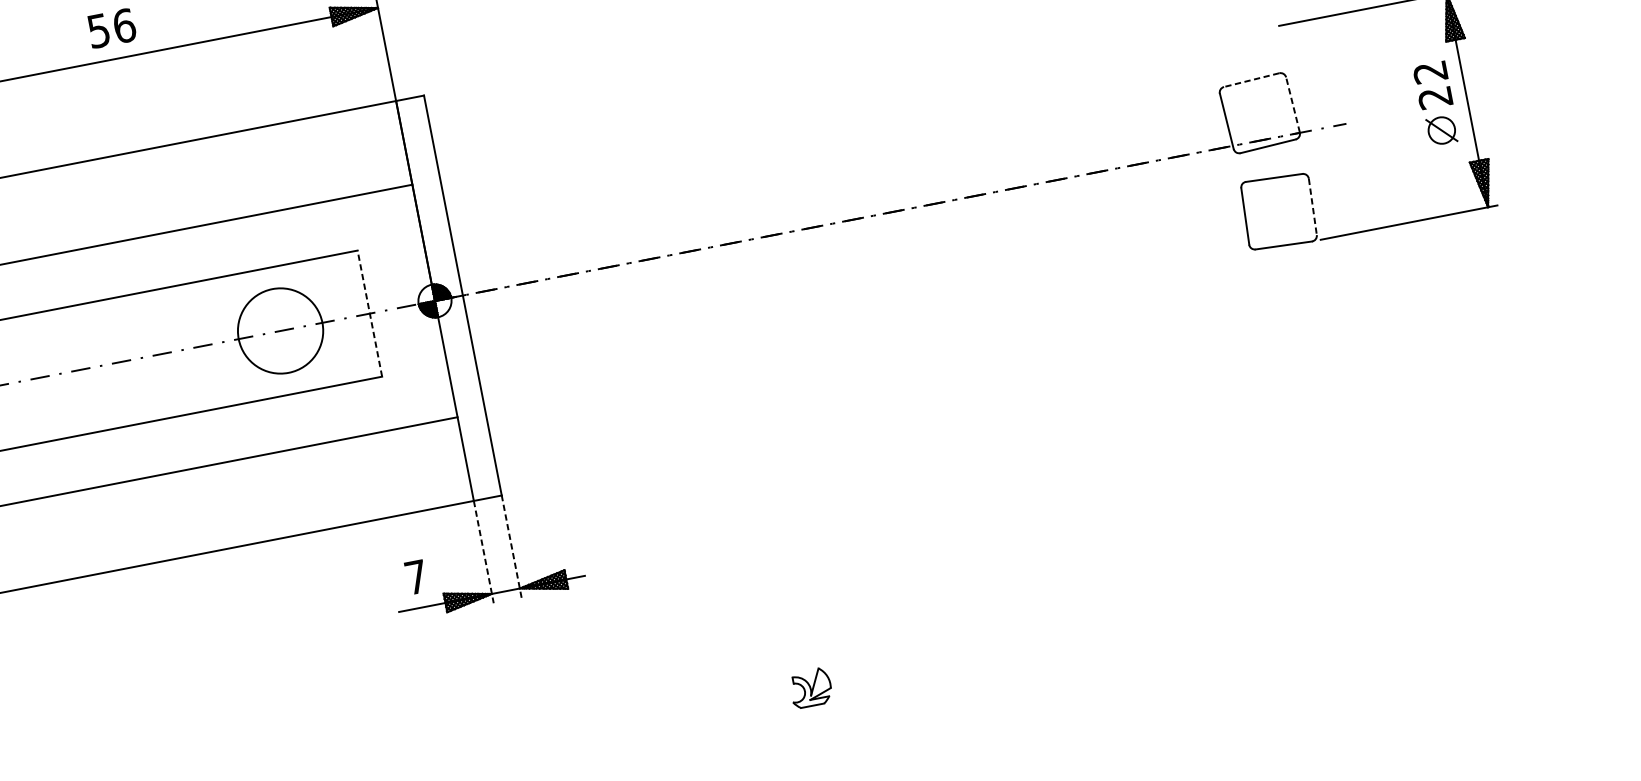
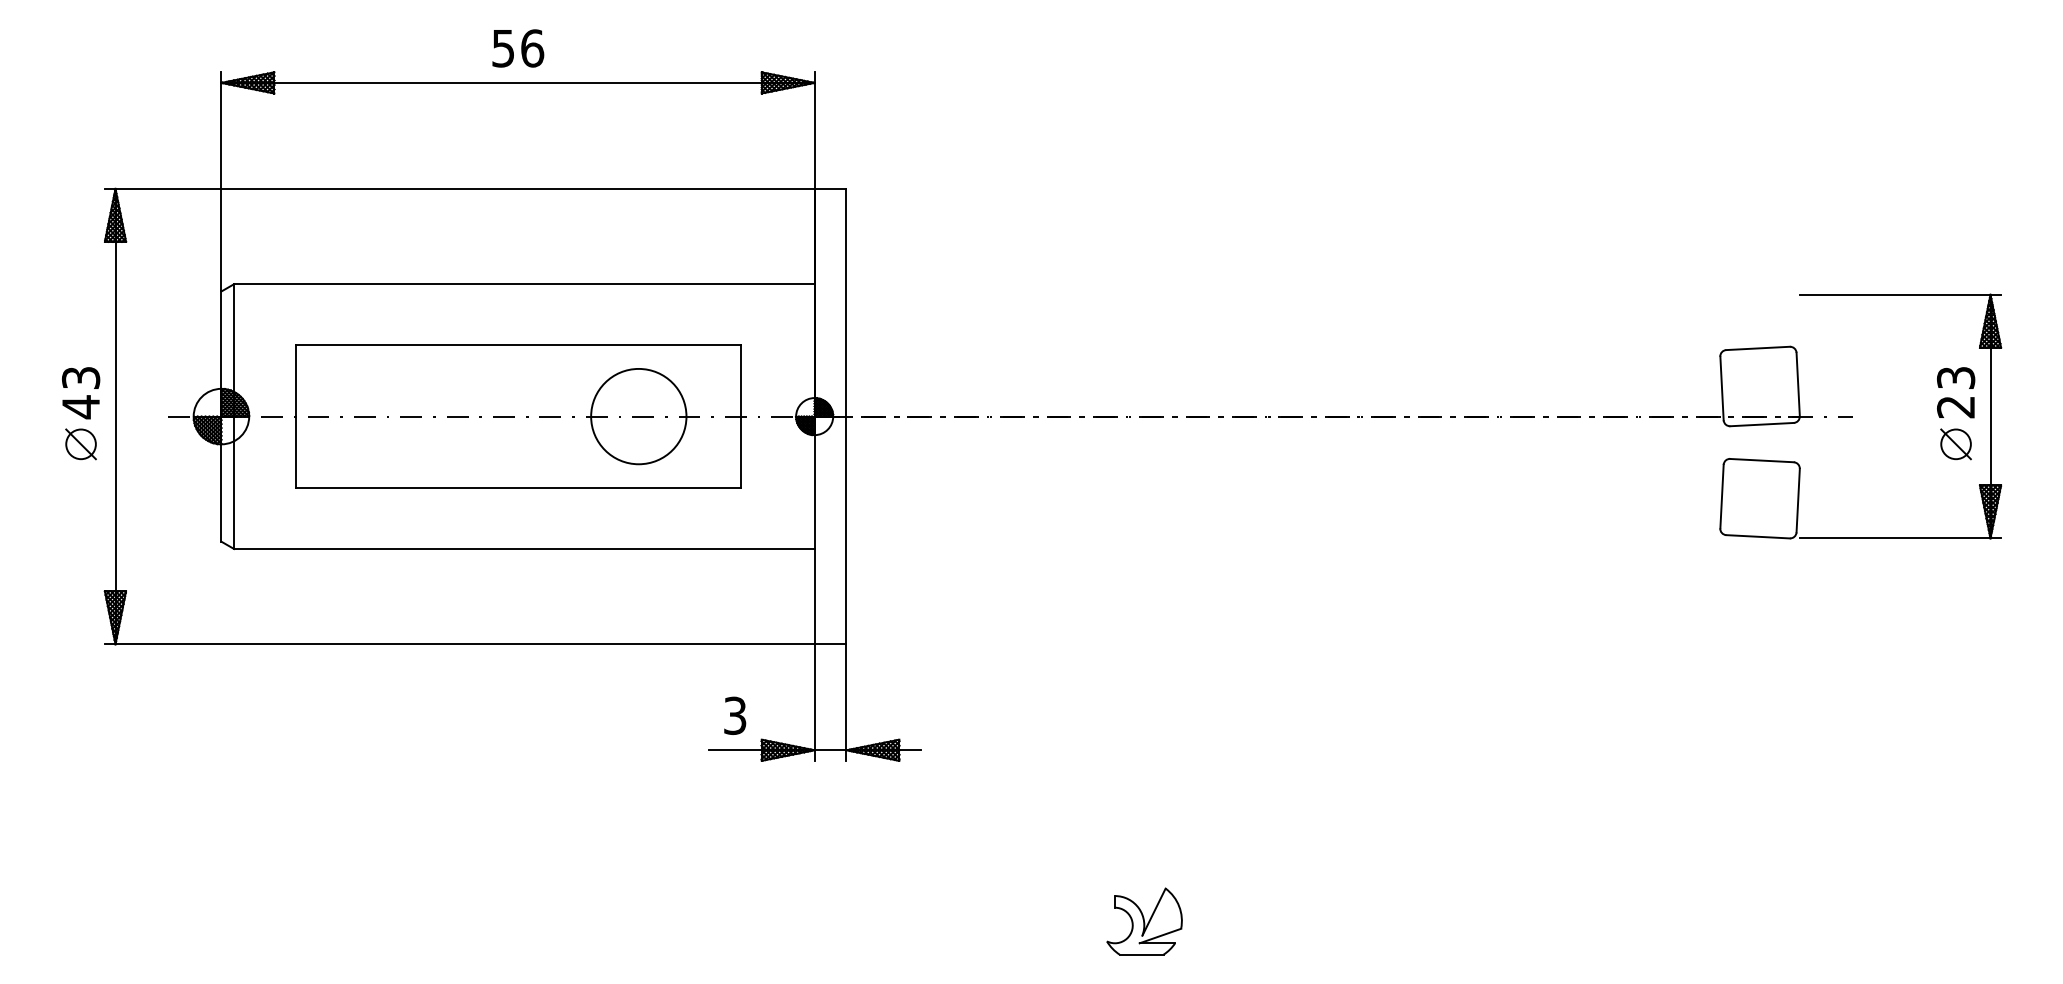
text: (1430, 72) -> (1956, 378), 22 -> 23
line: (1252, 80) -> (1758, 348), dashed -> solid
line: (1293, 104) -> (1798, 384), dashed -> solid
line: (1313, 206) -> (1798, 500), dashed -> solid
line: (369, 313) -> (740, 416), dashed -> solid
line: (511, 546) -> (846, 702), dashed -> solid
line: (483, 552) -> (814, 703), dashed -> solid
text: (416, 576) -> (735, 715), 7 -> 3
part: (810, 687) -> (1144, 921), size x1.67

